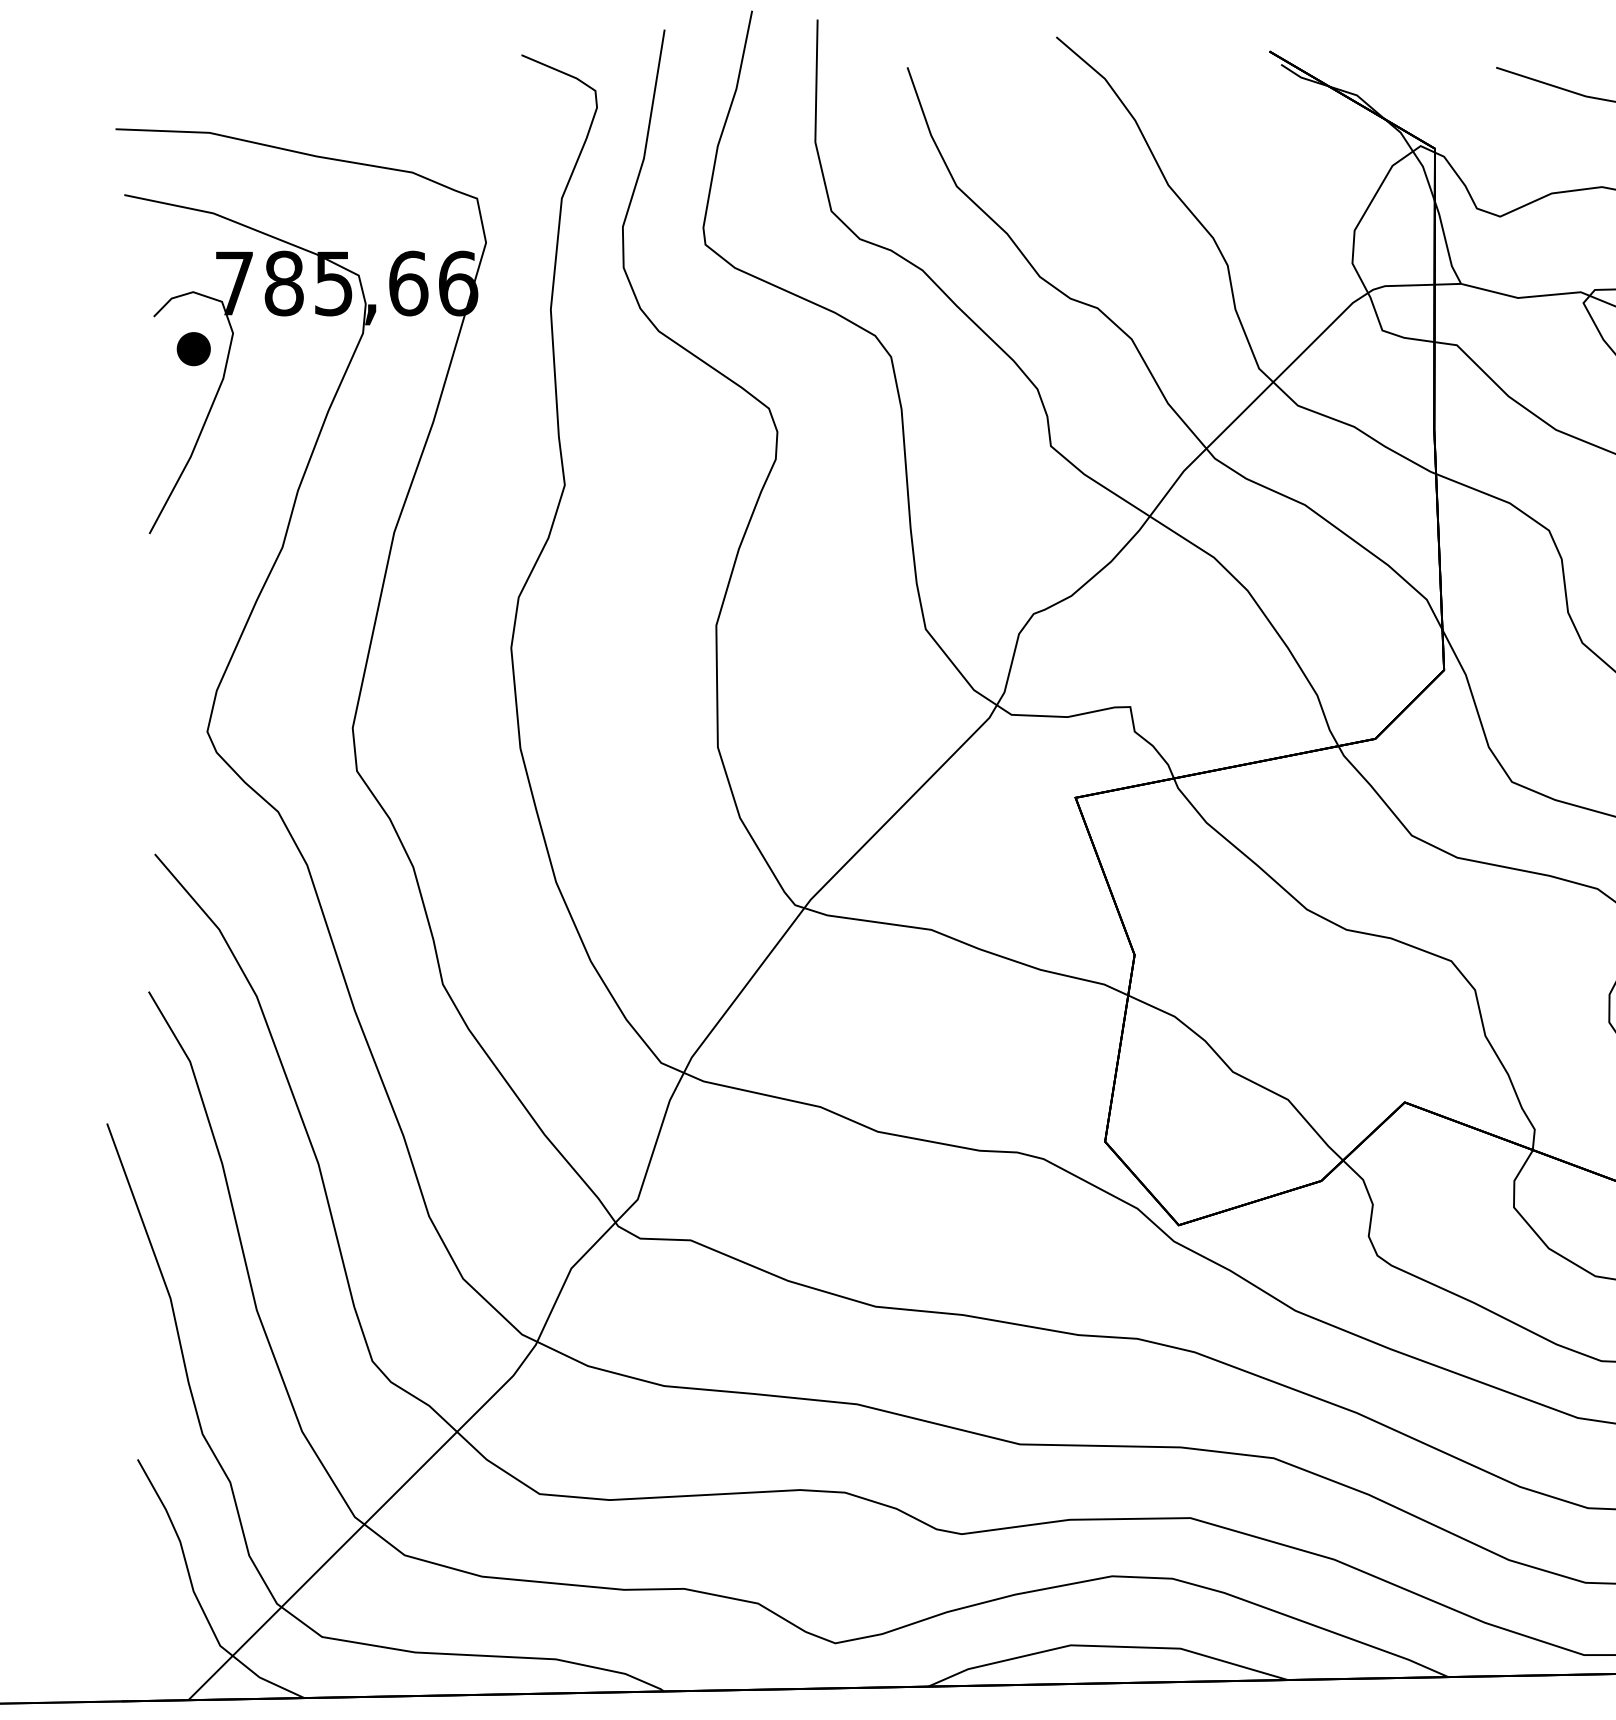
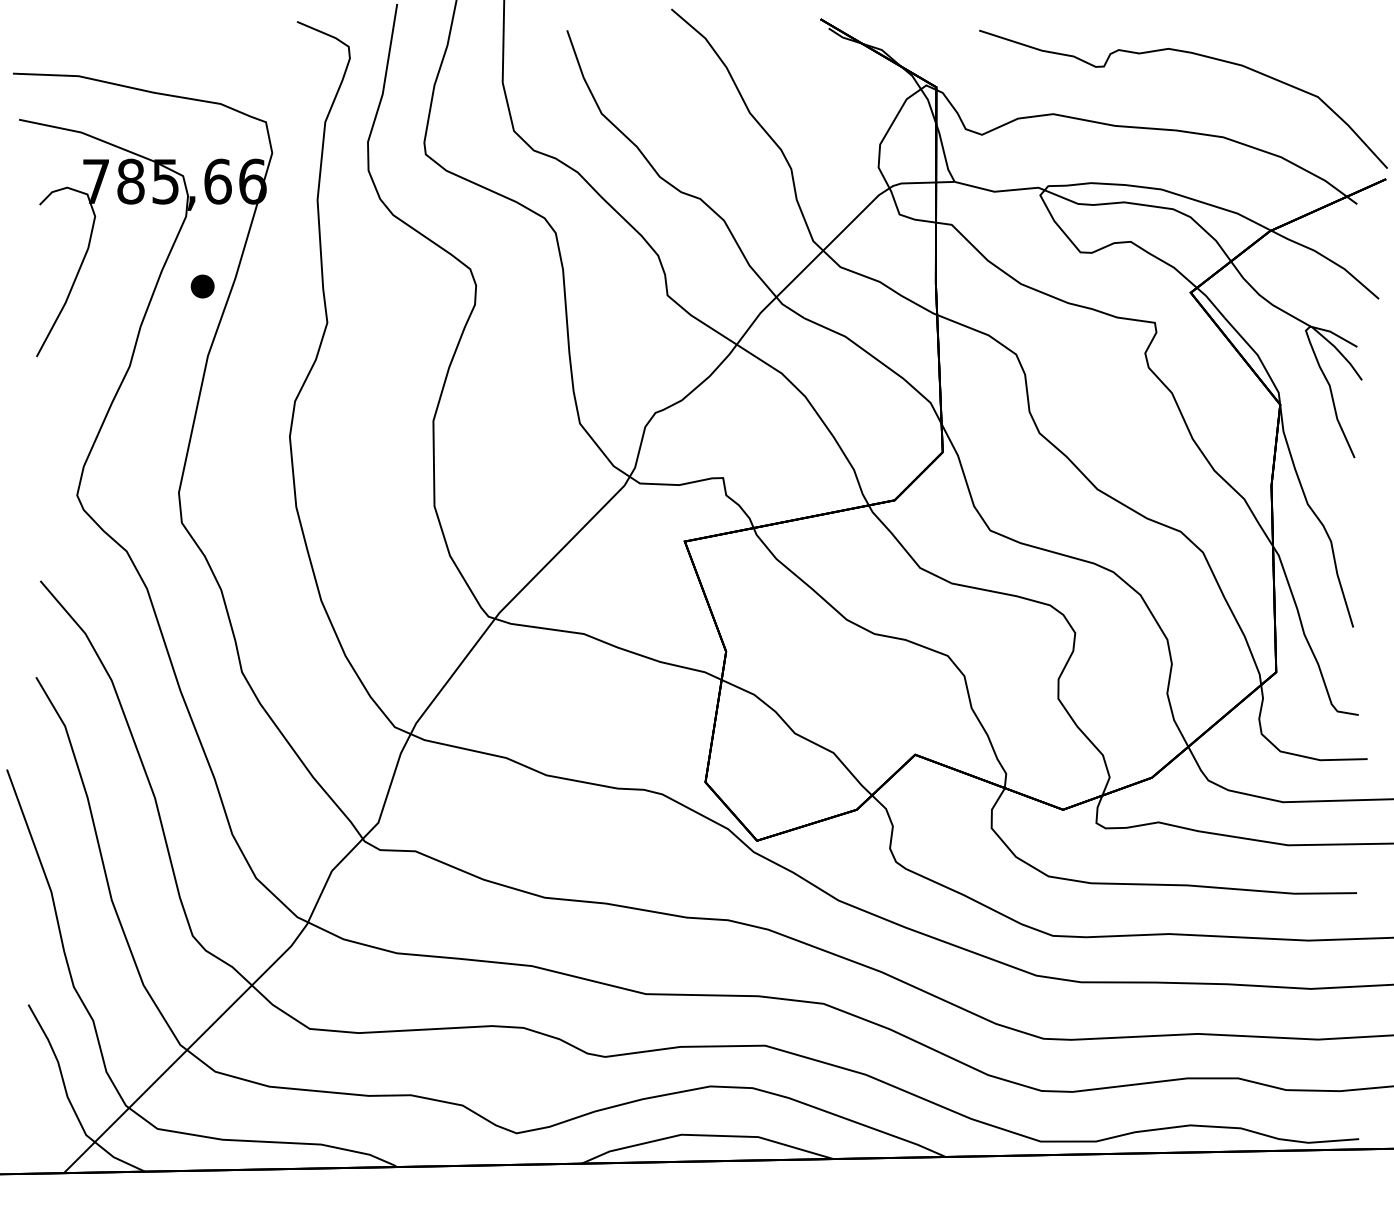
part: (193, 349) -> (202, 286), moved

